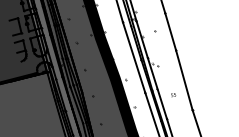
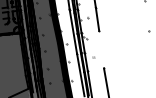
line: (184, 79) -> (101, 49), removed

